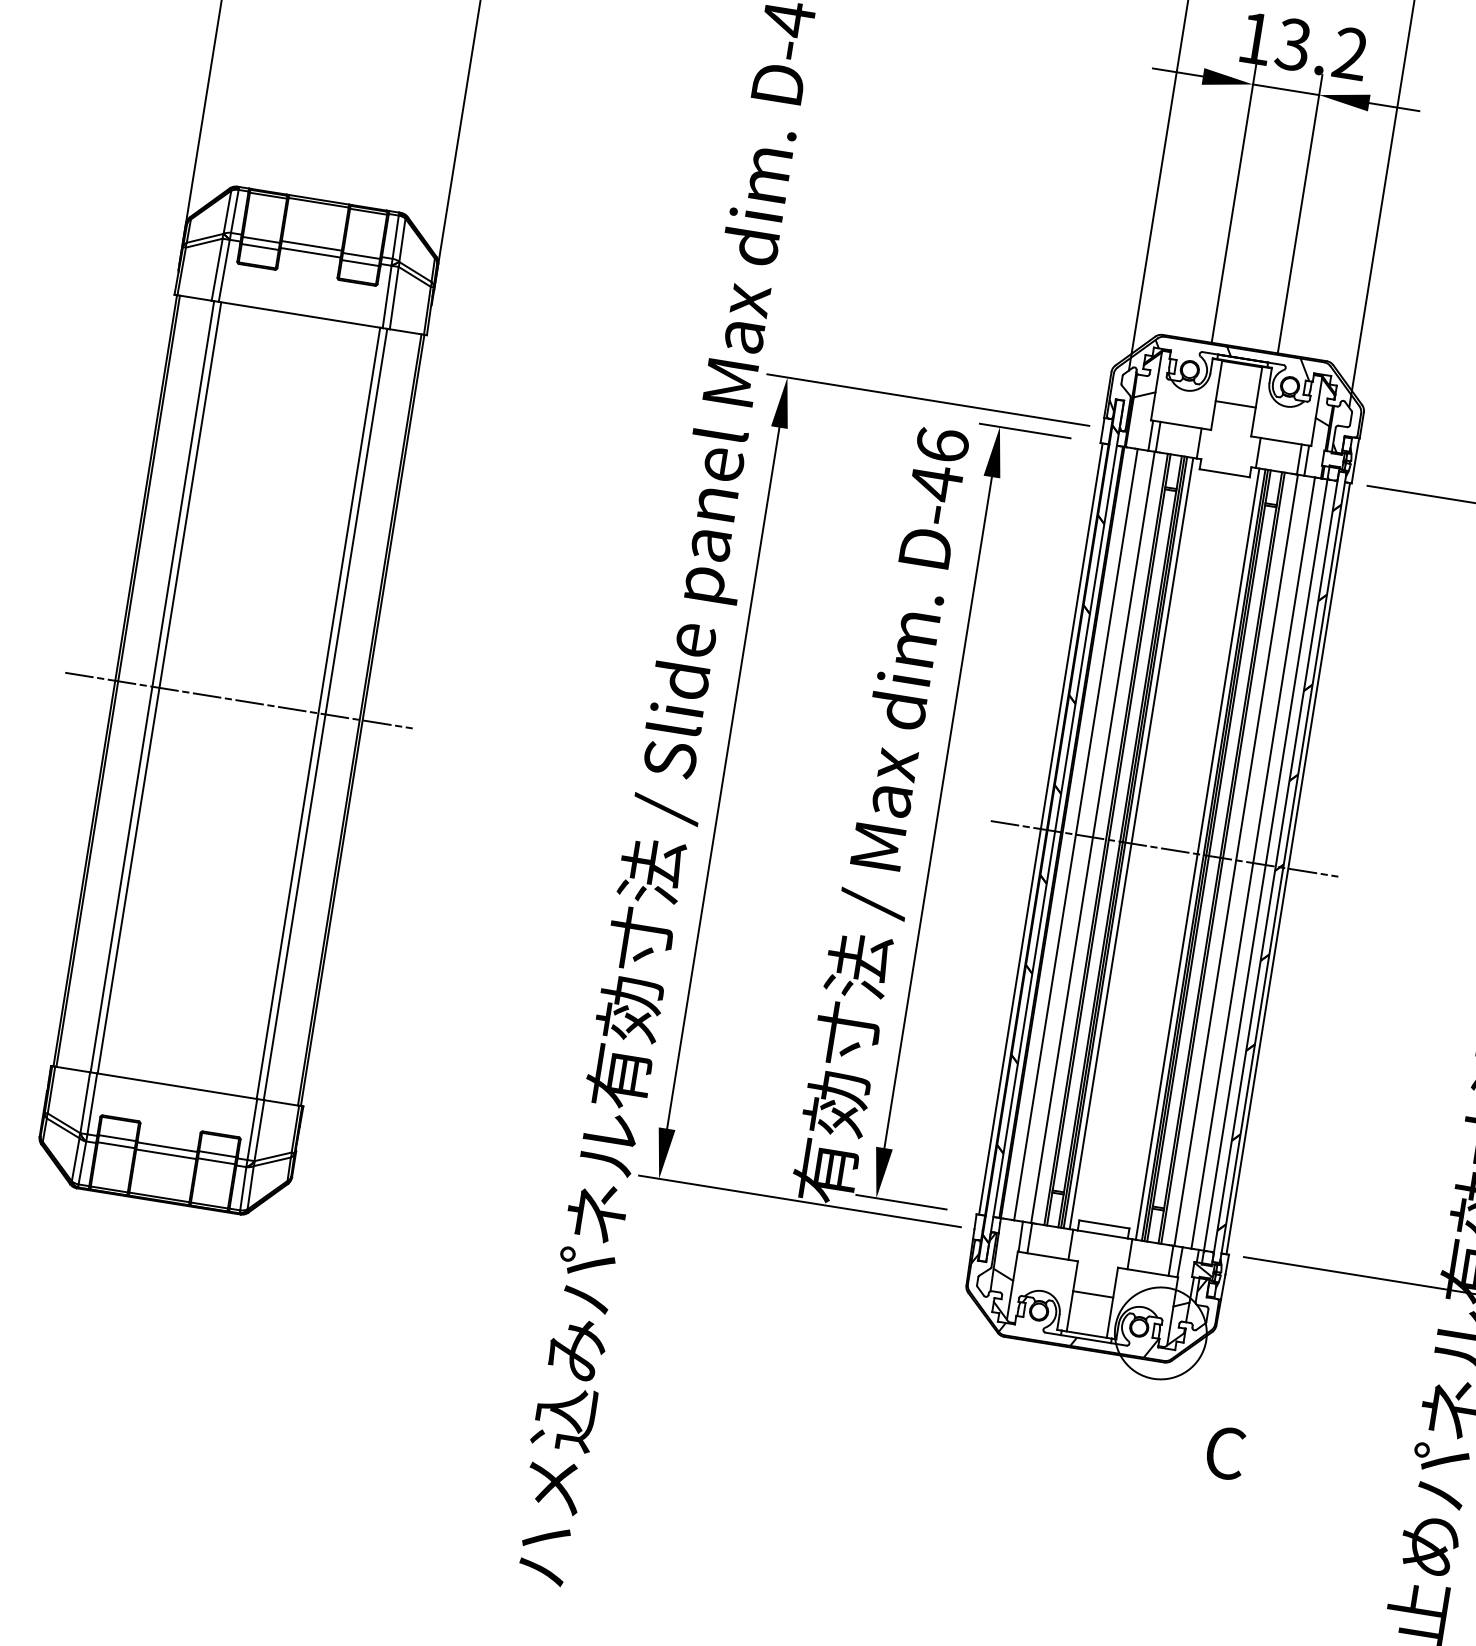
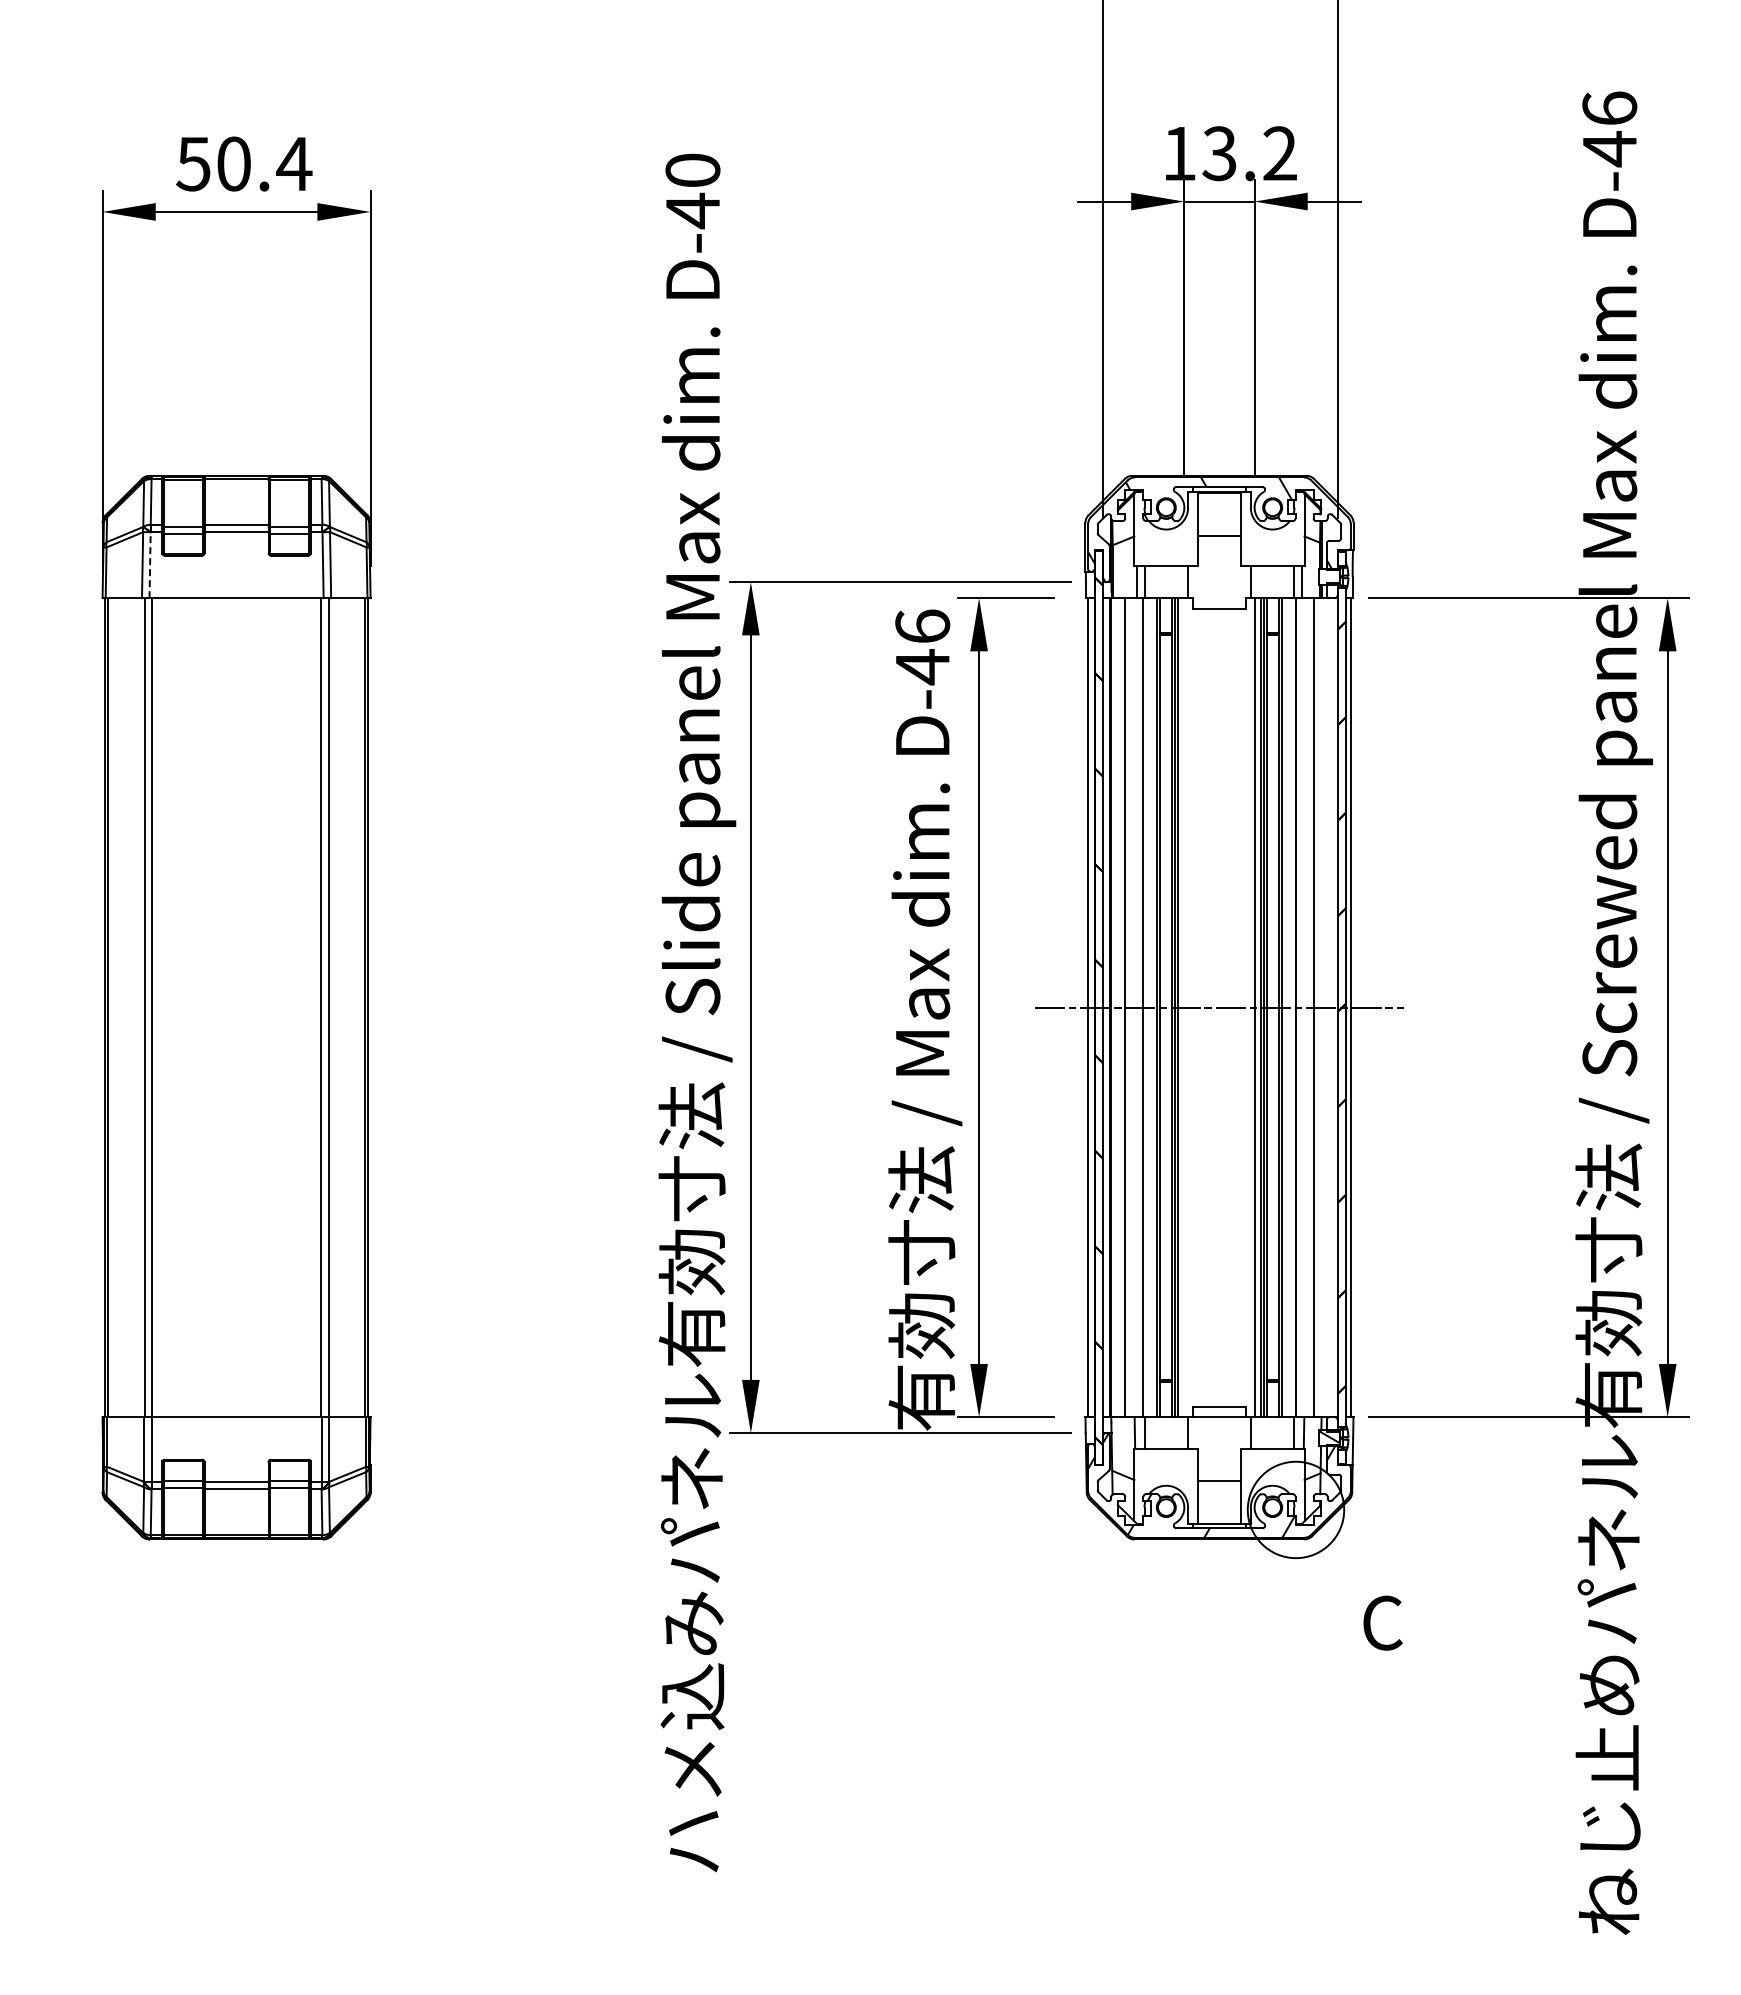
line: (224, 271) -> (150, 565), solid -> dashed
line: (238, 700) -> (236, 1007), removed
line: (1131, 843) -> (1184, 1007), removed
line: (1265, 864) -> (1326, 1007), removed

